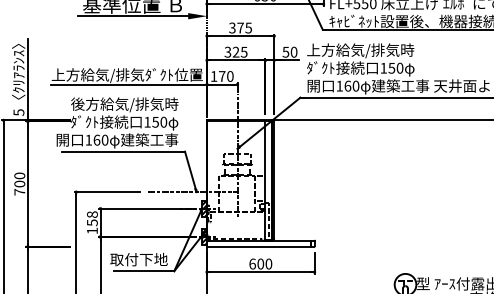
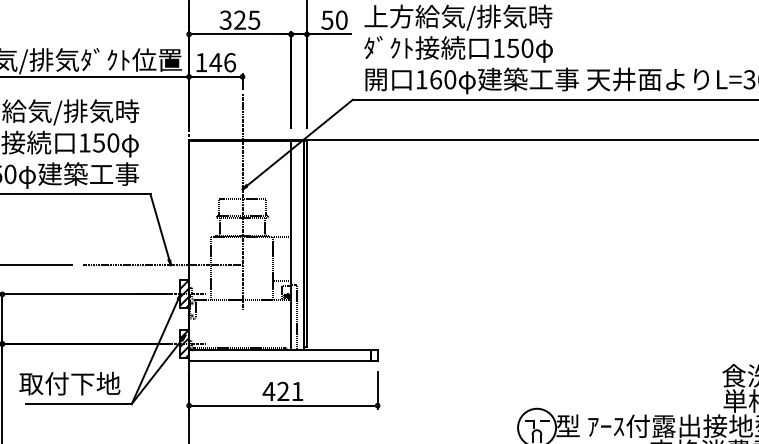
text: (225, 76) -> (221, 62), 170 -> 146
text: (260, 263) -> (282, 390), 600 -> 421

